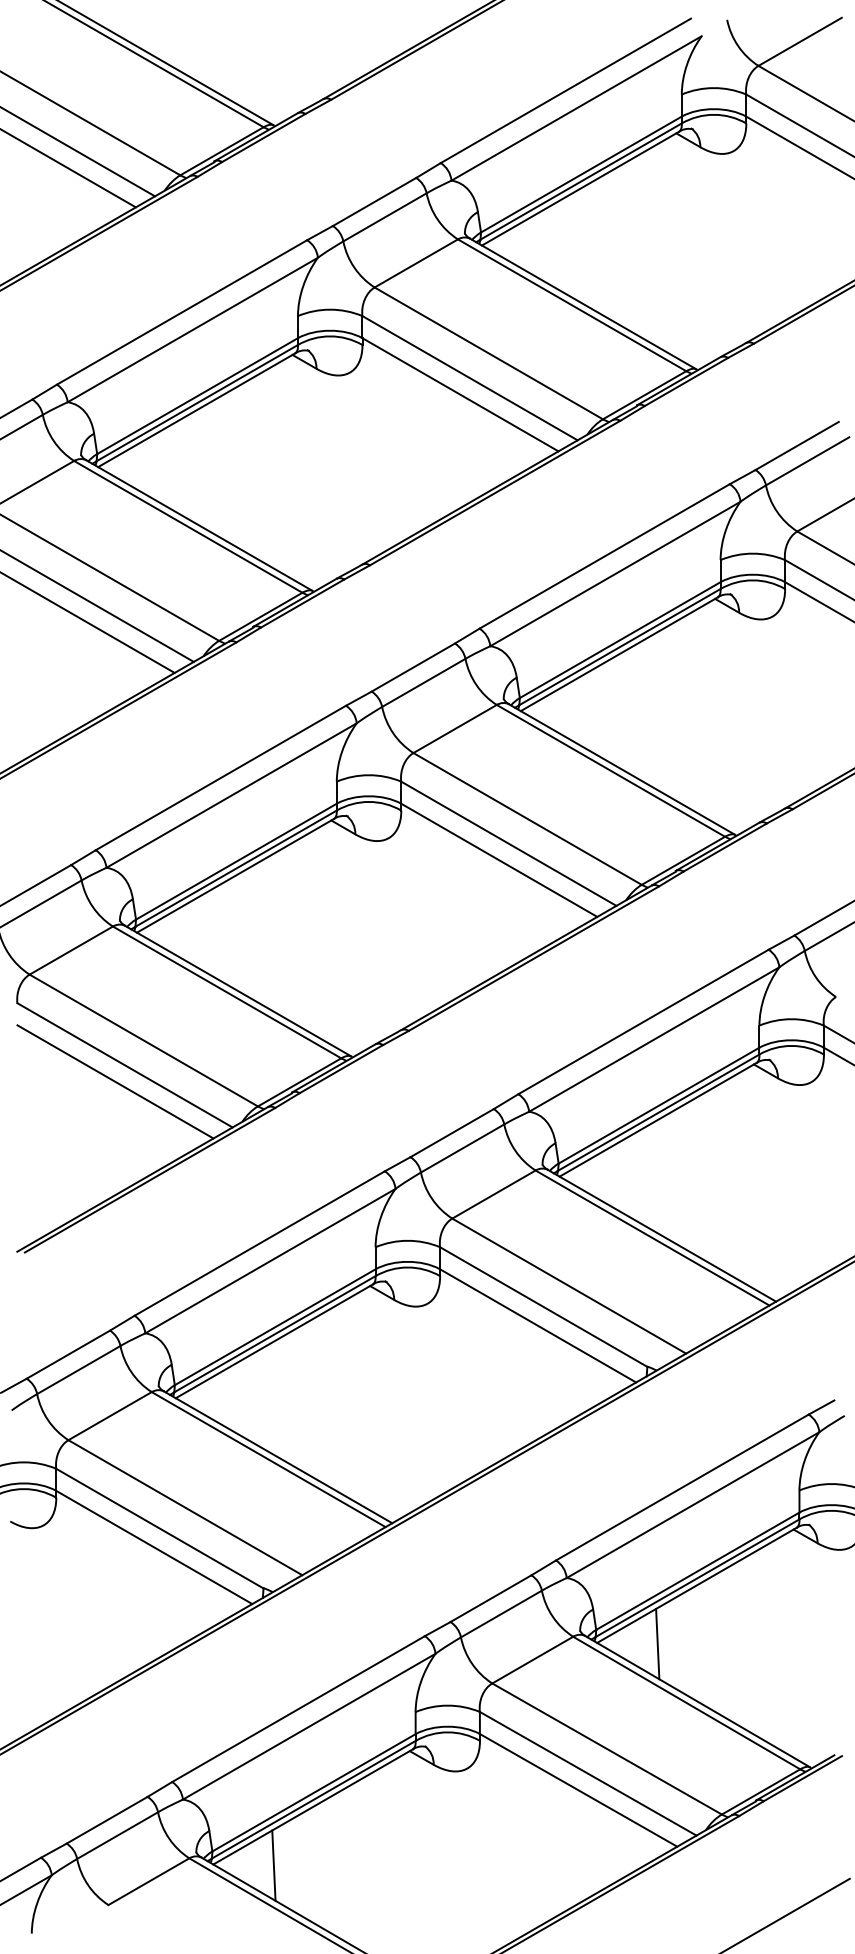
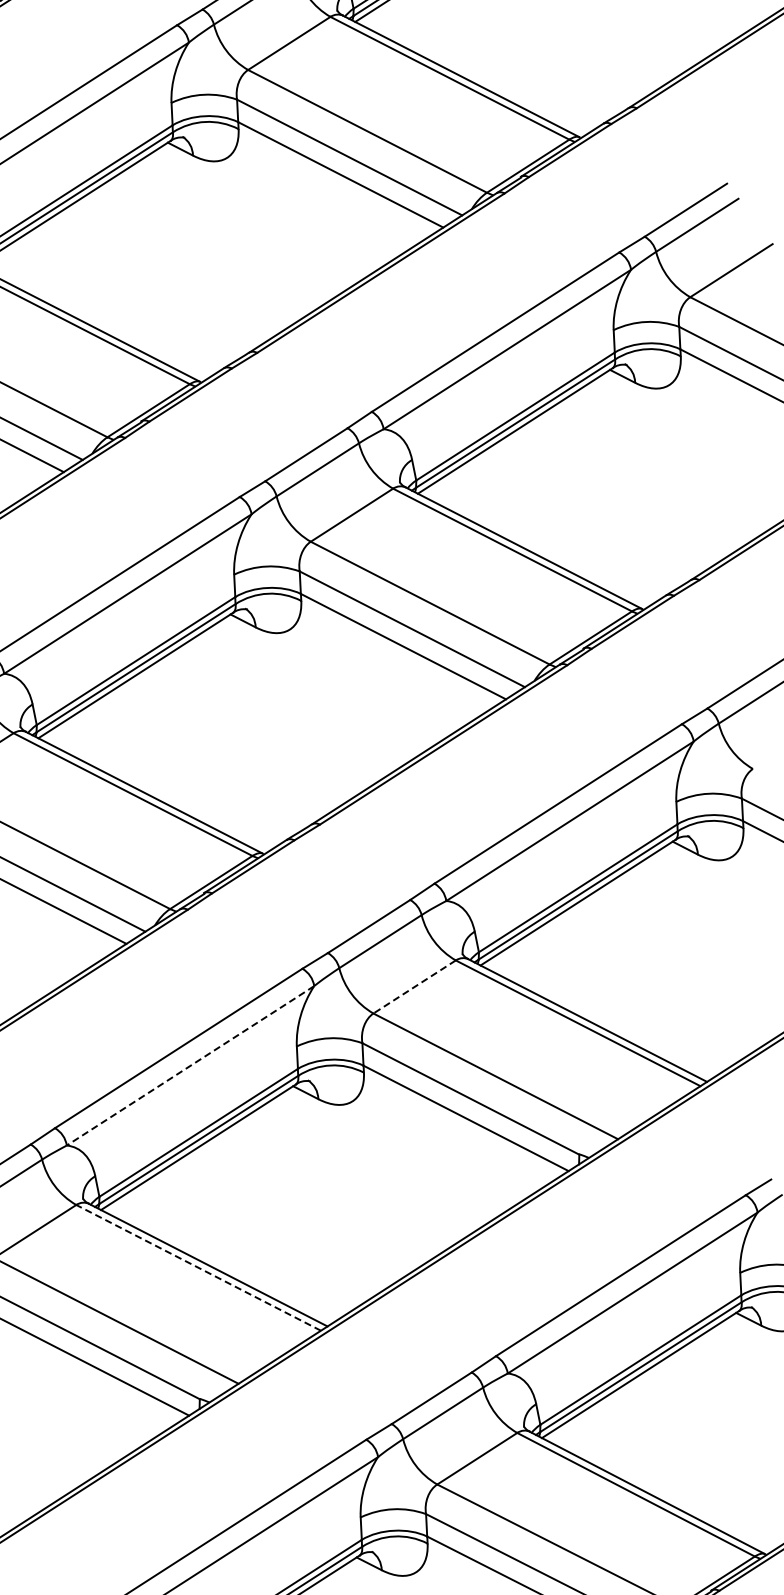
line: (493, 1194) -> (414, 986), solid -> dashed
line: (269, 1261) -> (189, 1066), solid -> dashed
line: (268, 1459) -> (198, 1267), solid -> dashed
line: (657, 1643) -> (603, 1435), removed

